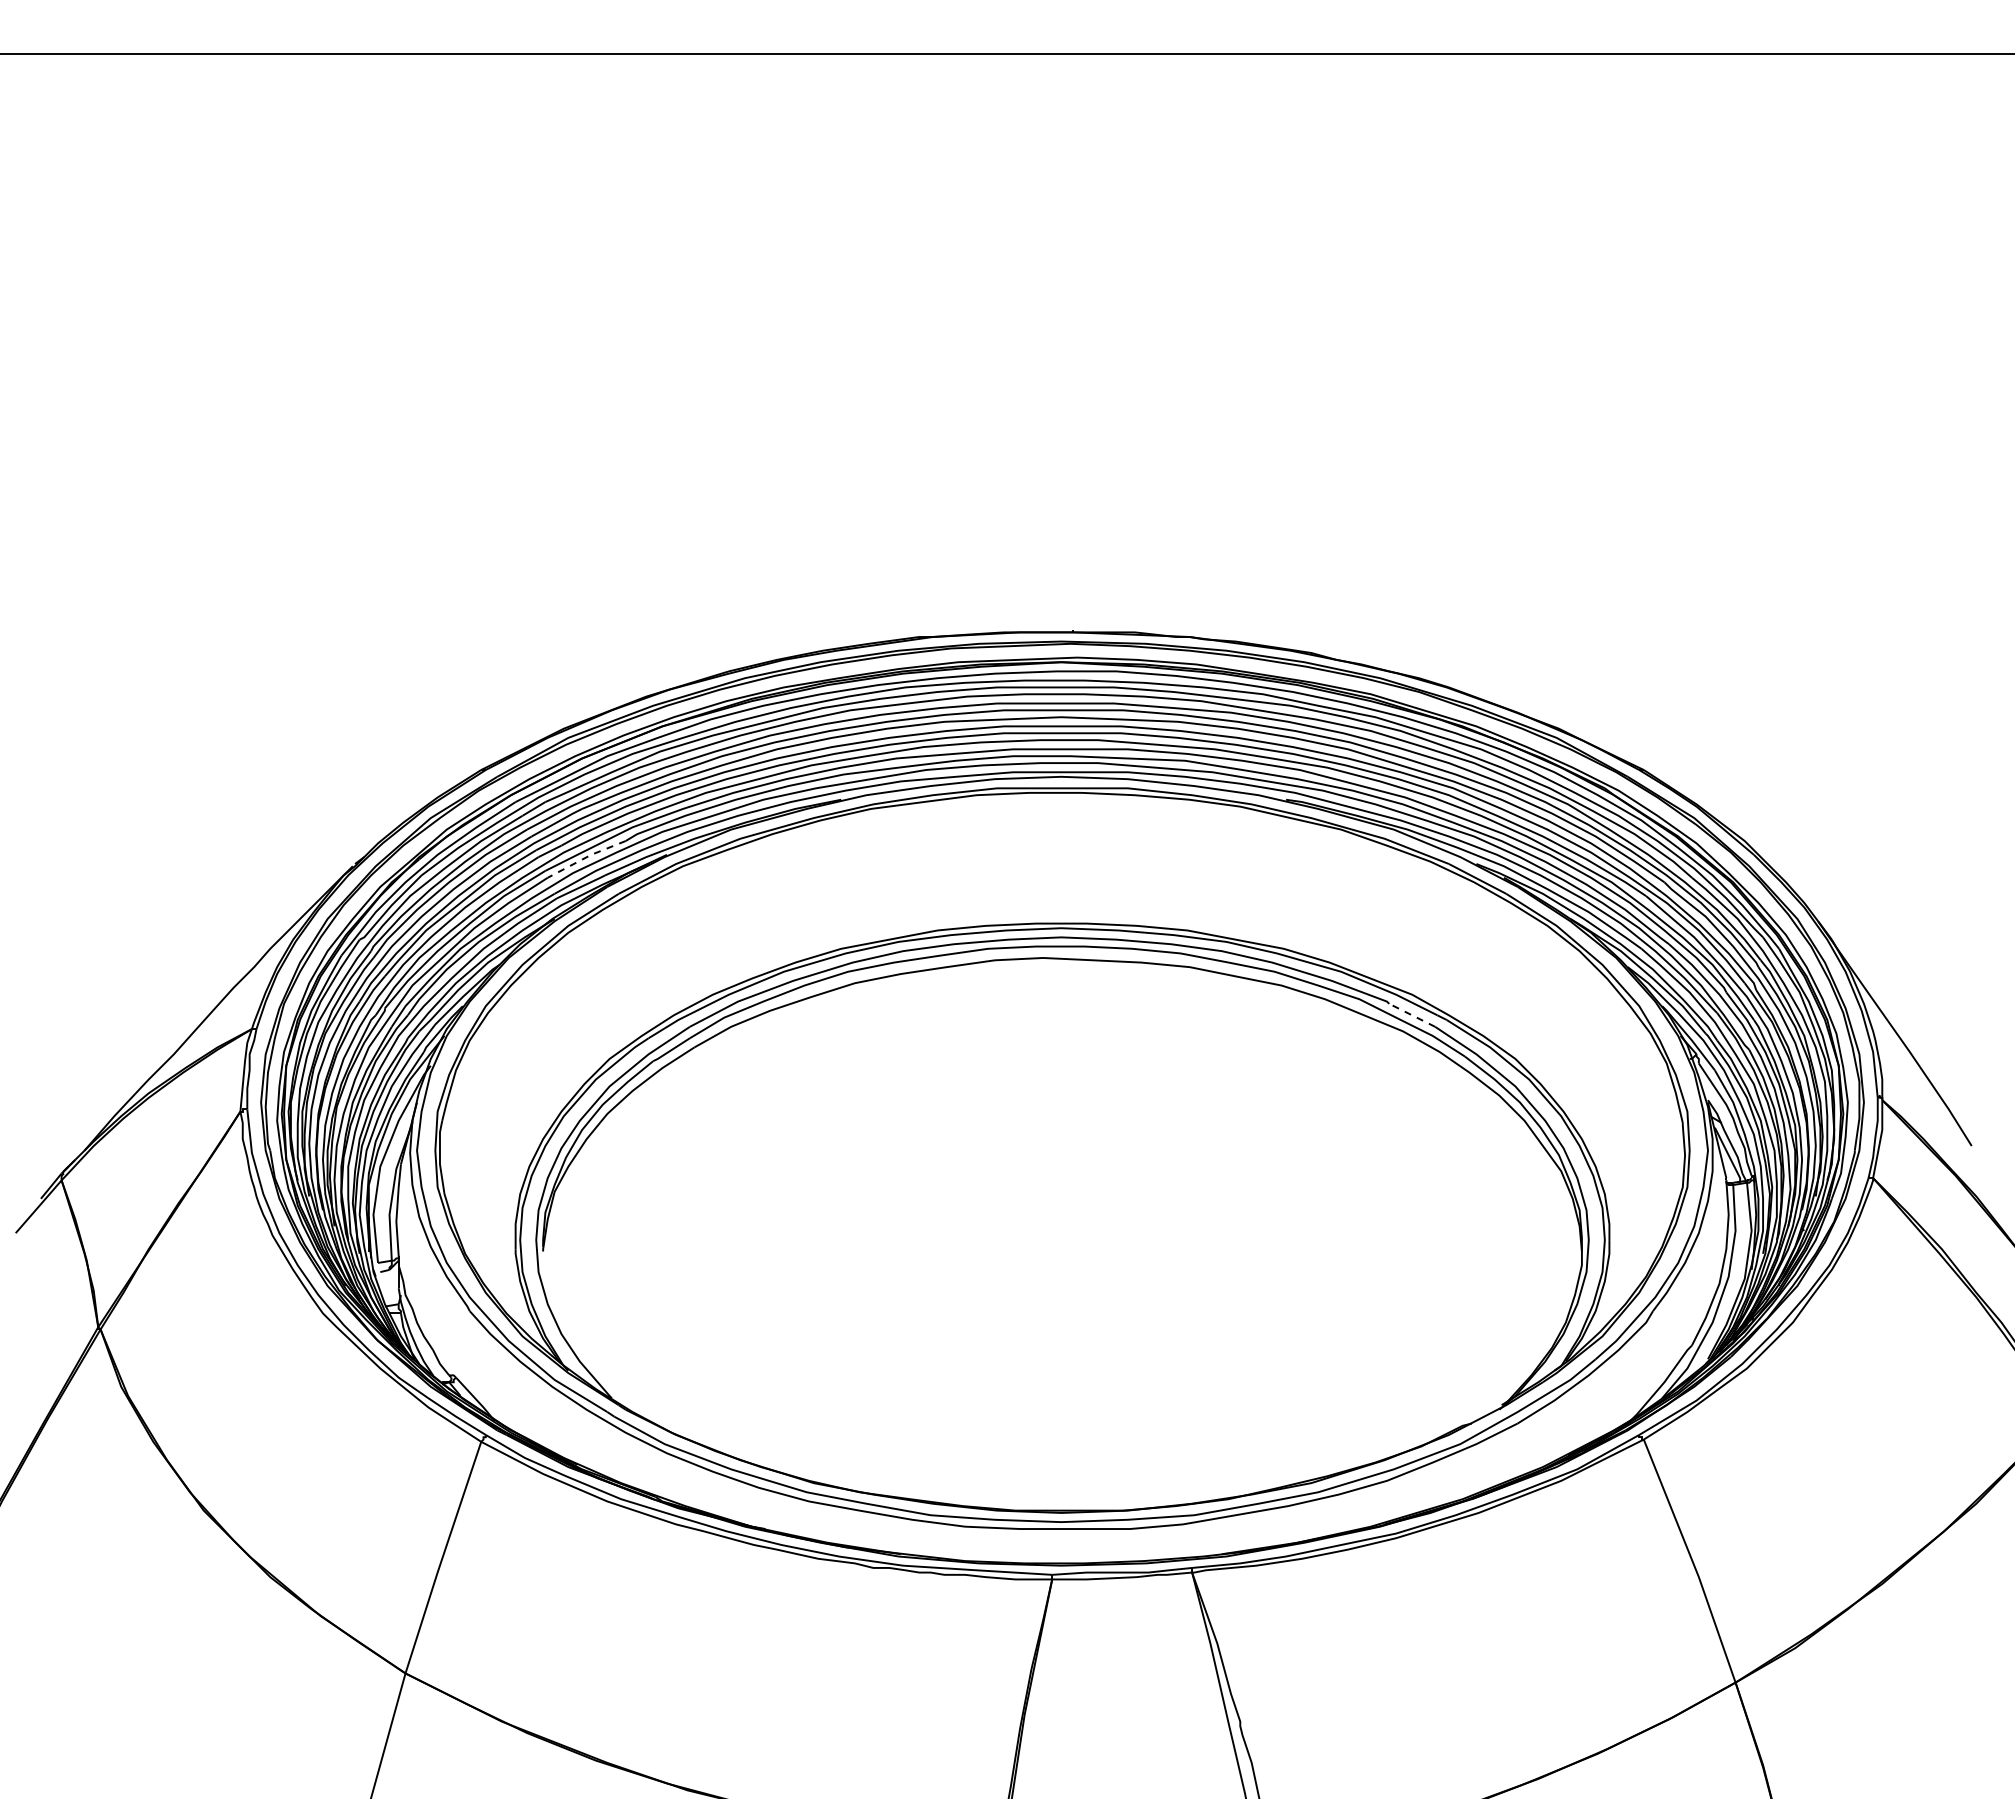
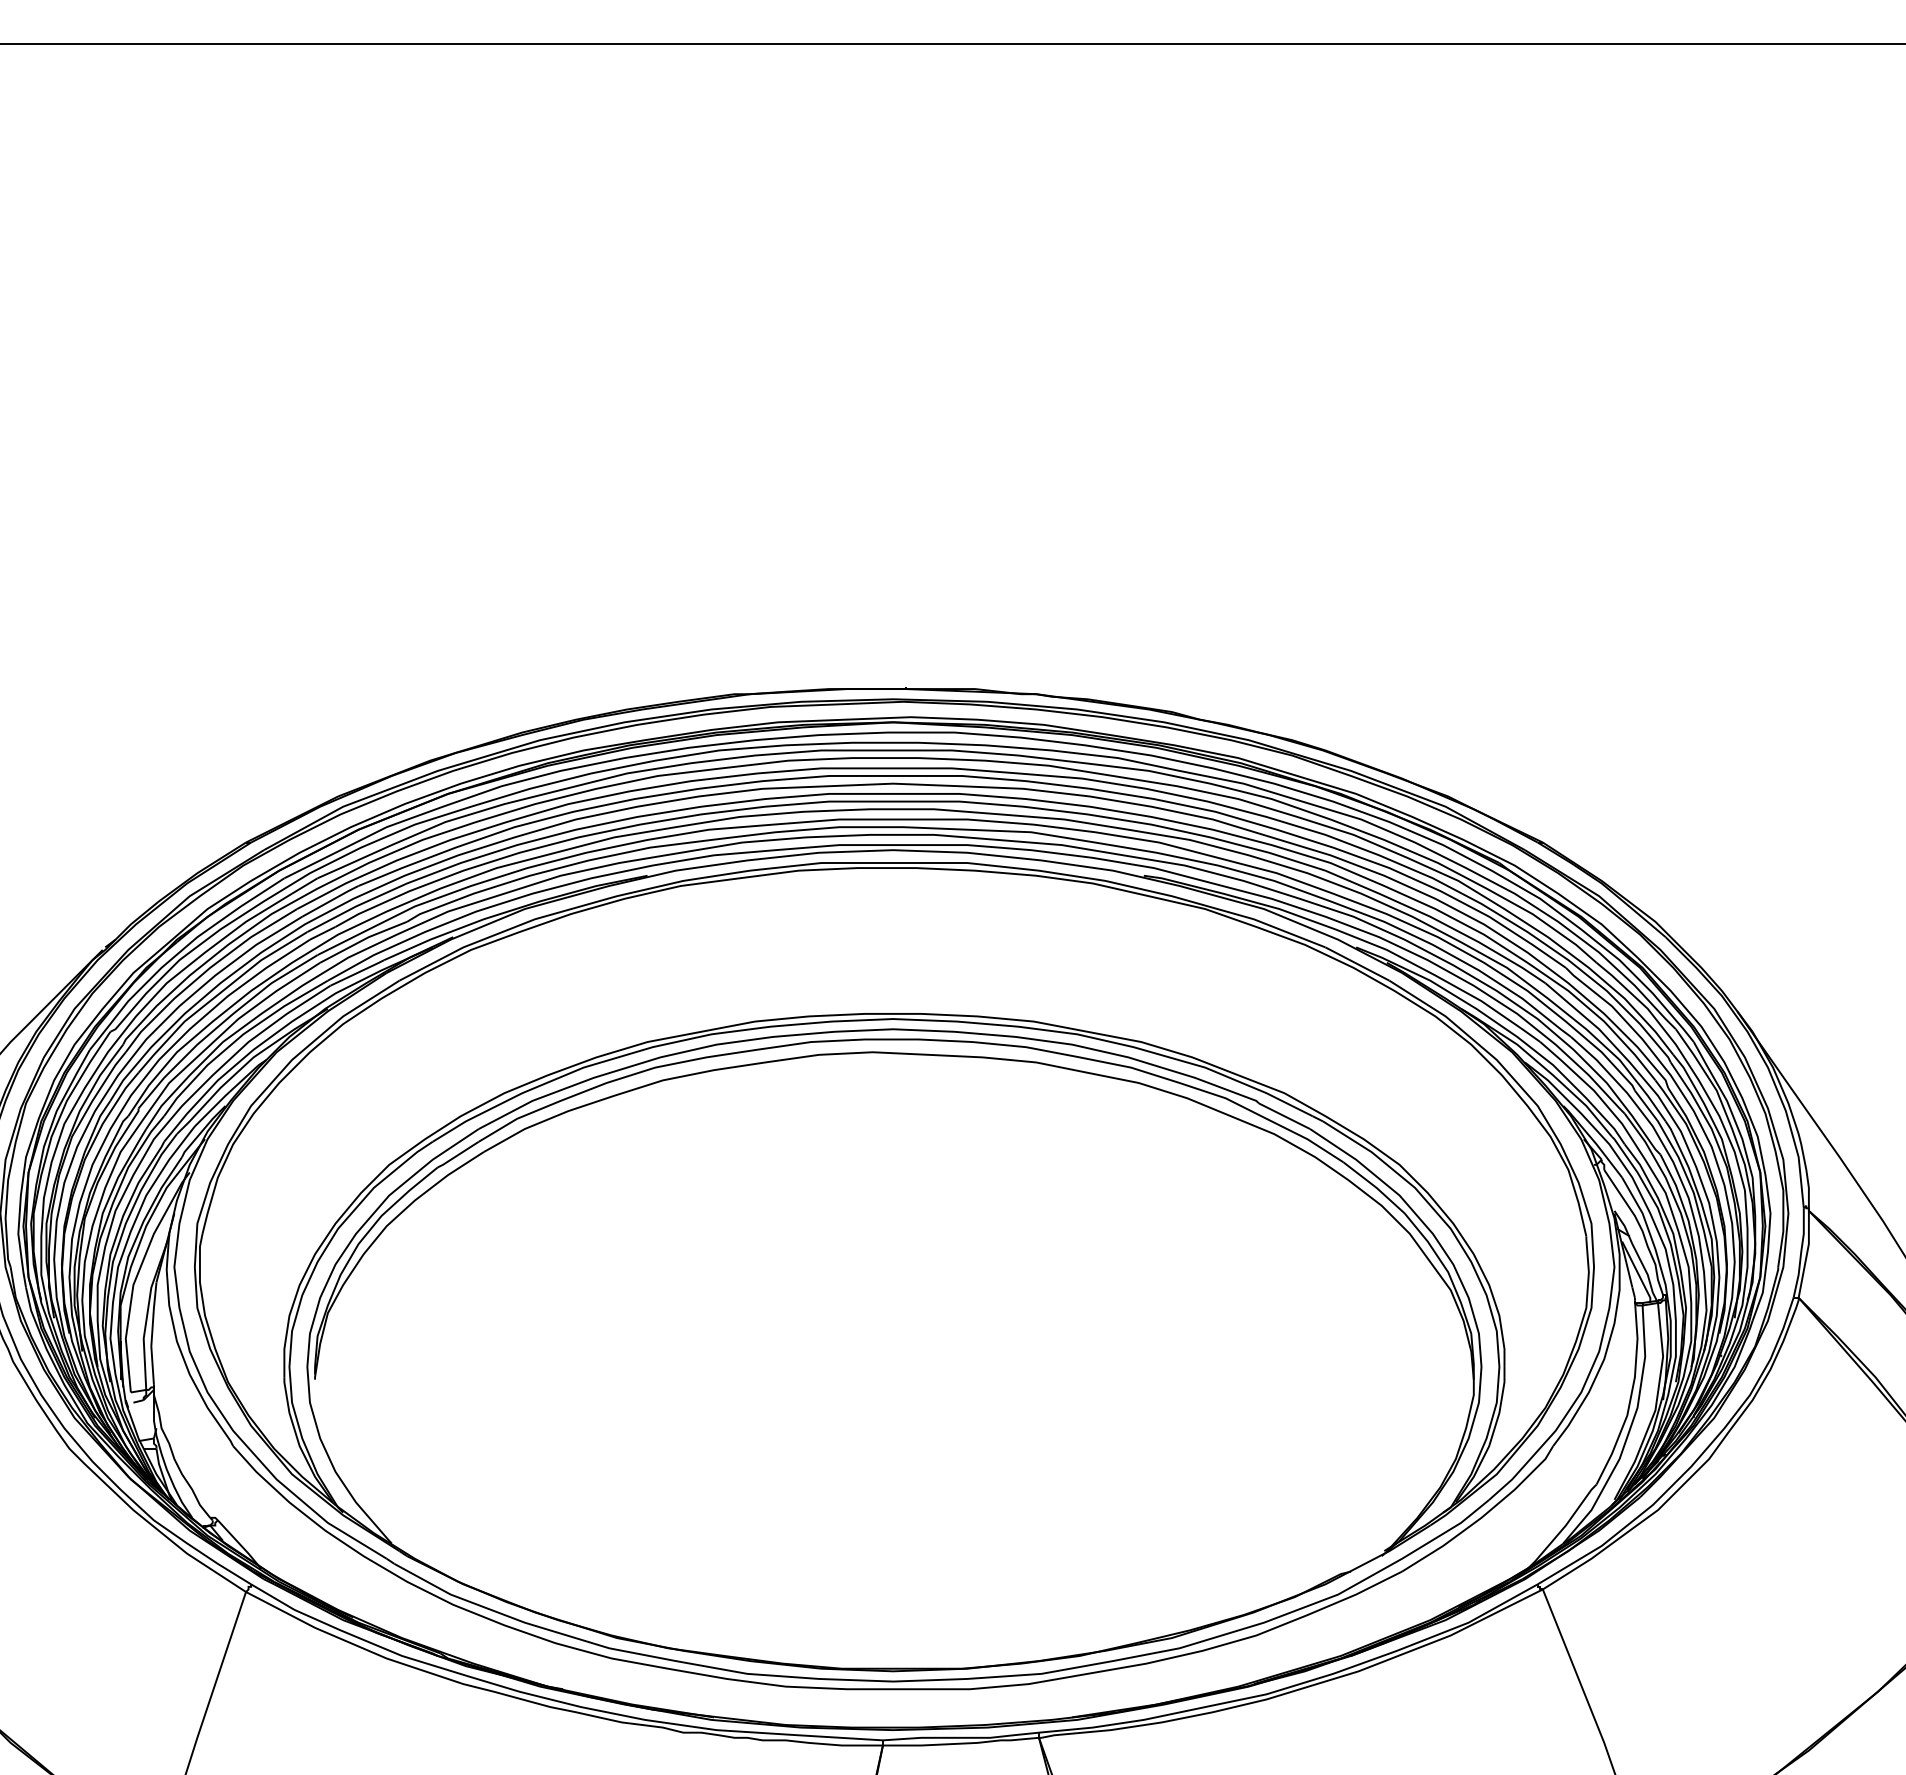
line: (586, 857) -> (363, 940), dashed -> solid
line: (1412, 1015) -> (1284, 1116), dashed -> solid

